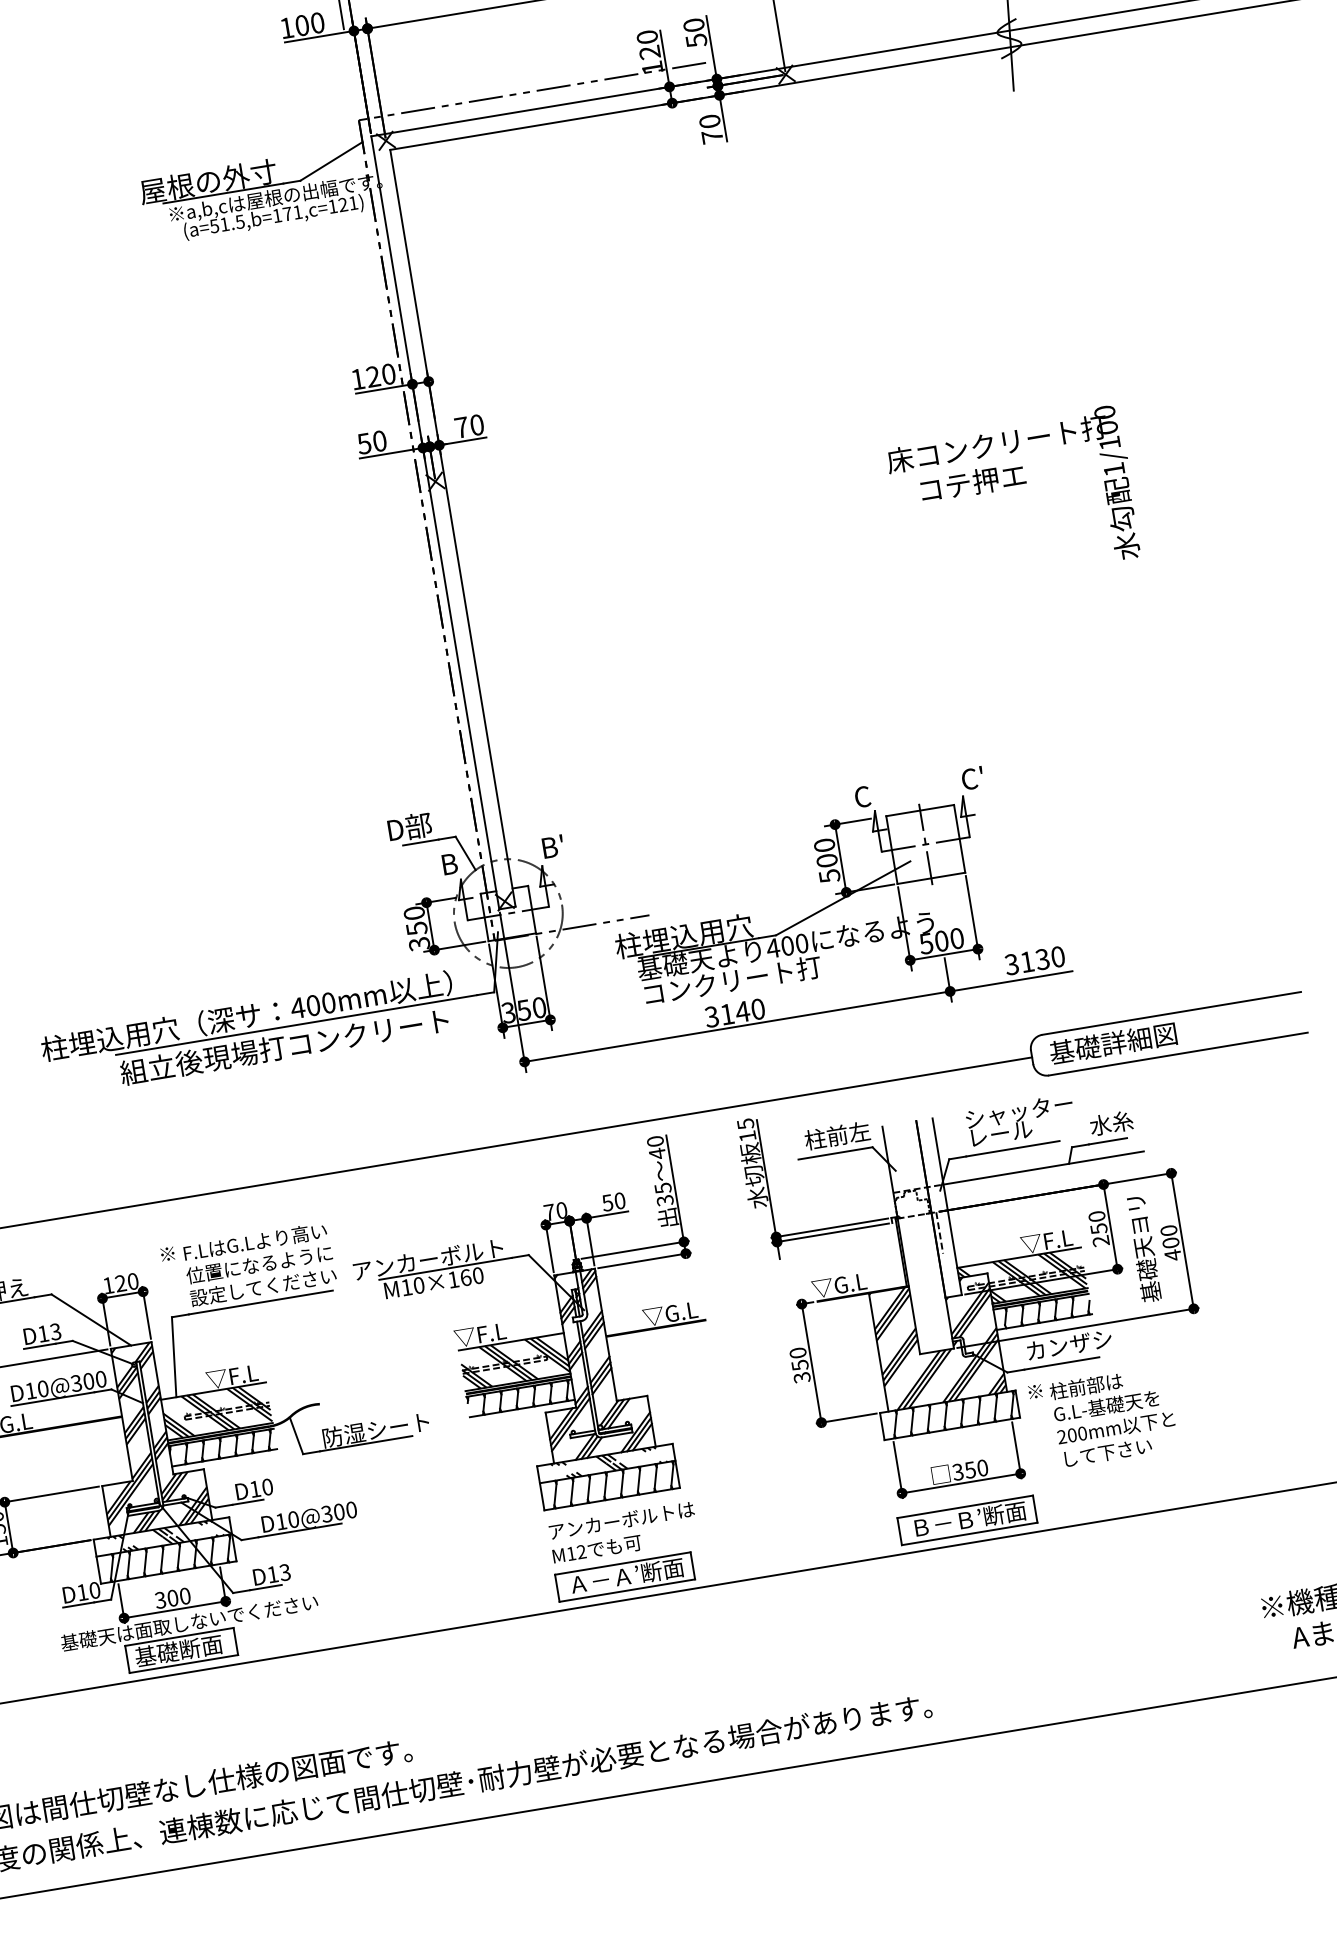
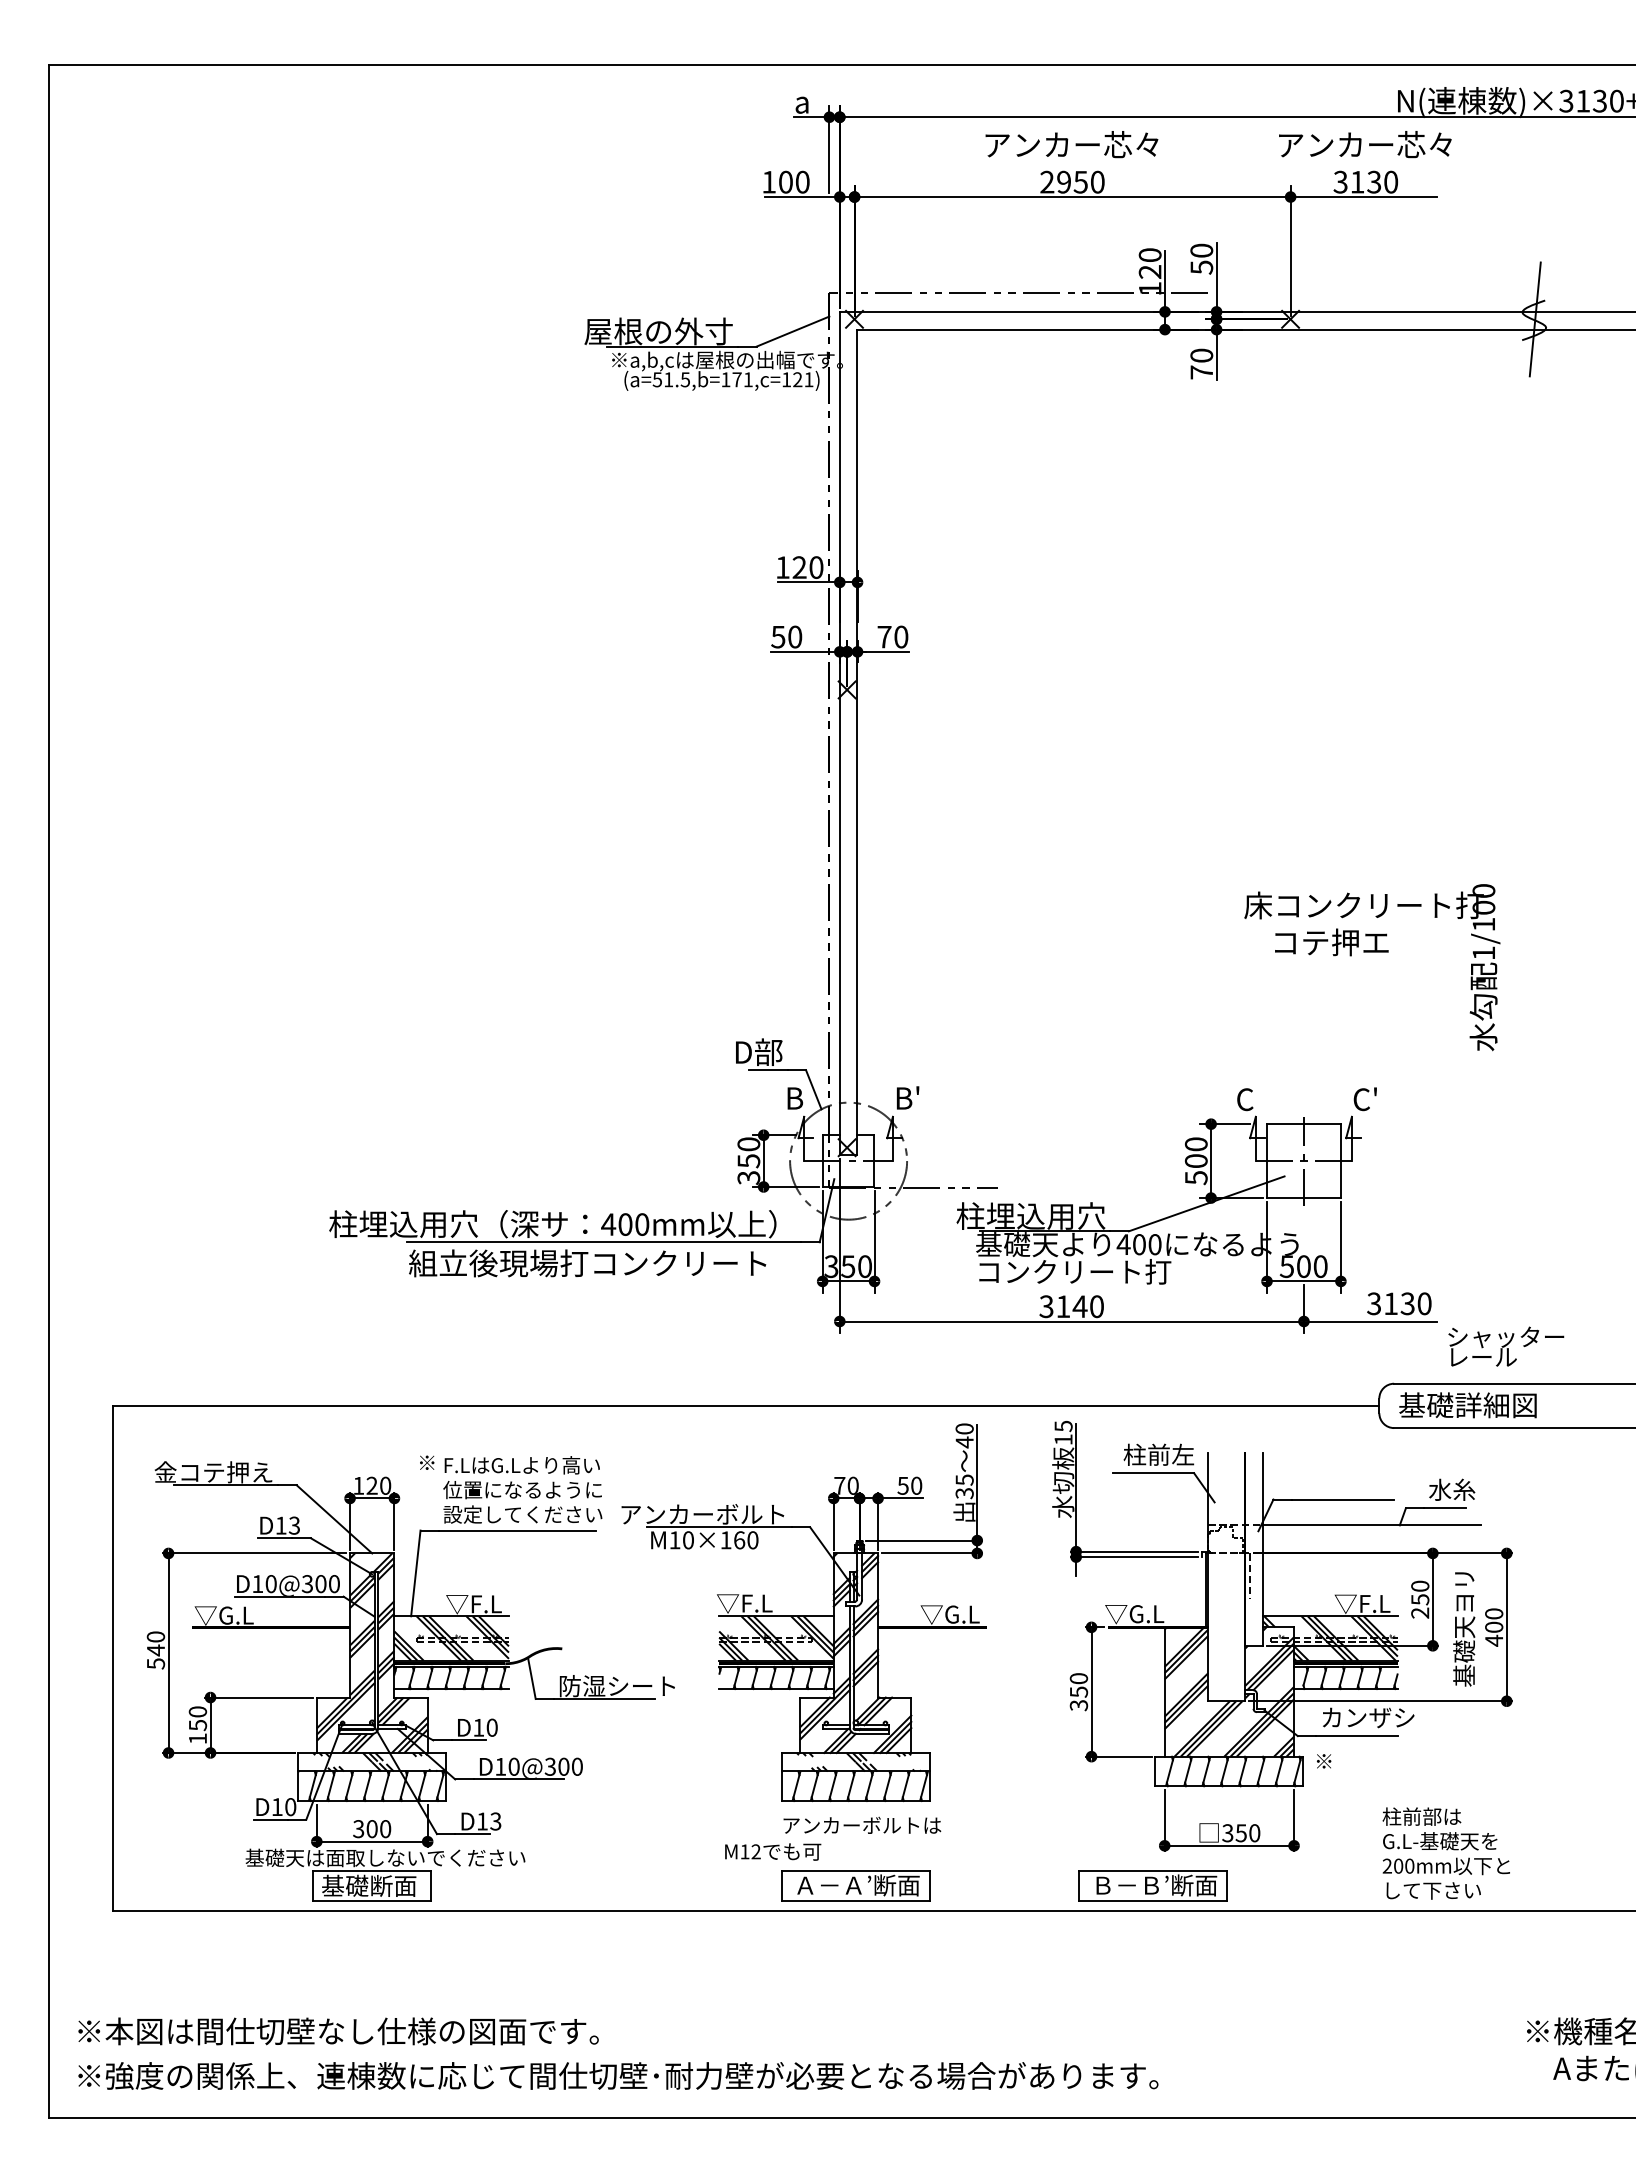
text: (1014, 499) -> (1372, 967), moved
text: (1020, 1120) -> (1506, 1346), moved
text: (1113, 1416) -> (1445, 1853), moved
part: (966, 1519) -> (1152, 1885), moved
text: (597, 1549) -> (773, 1851), moved

